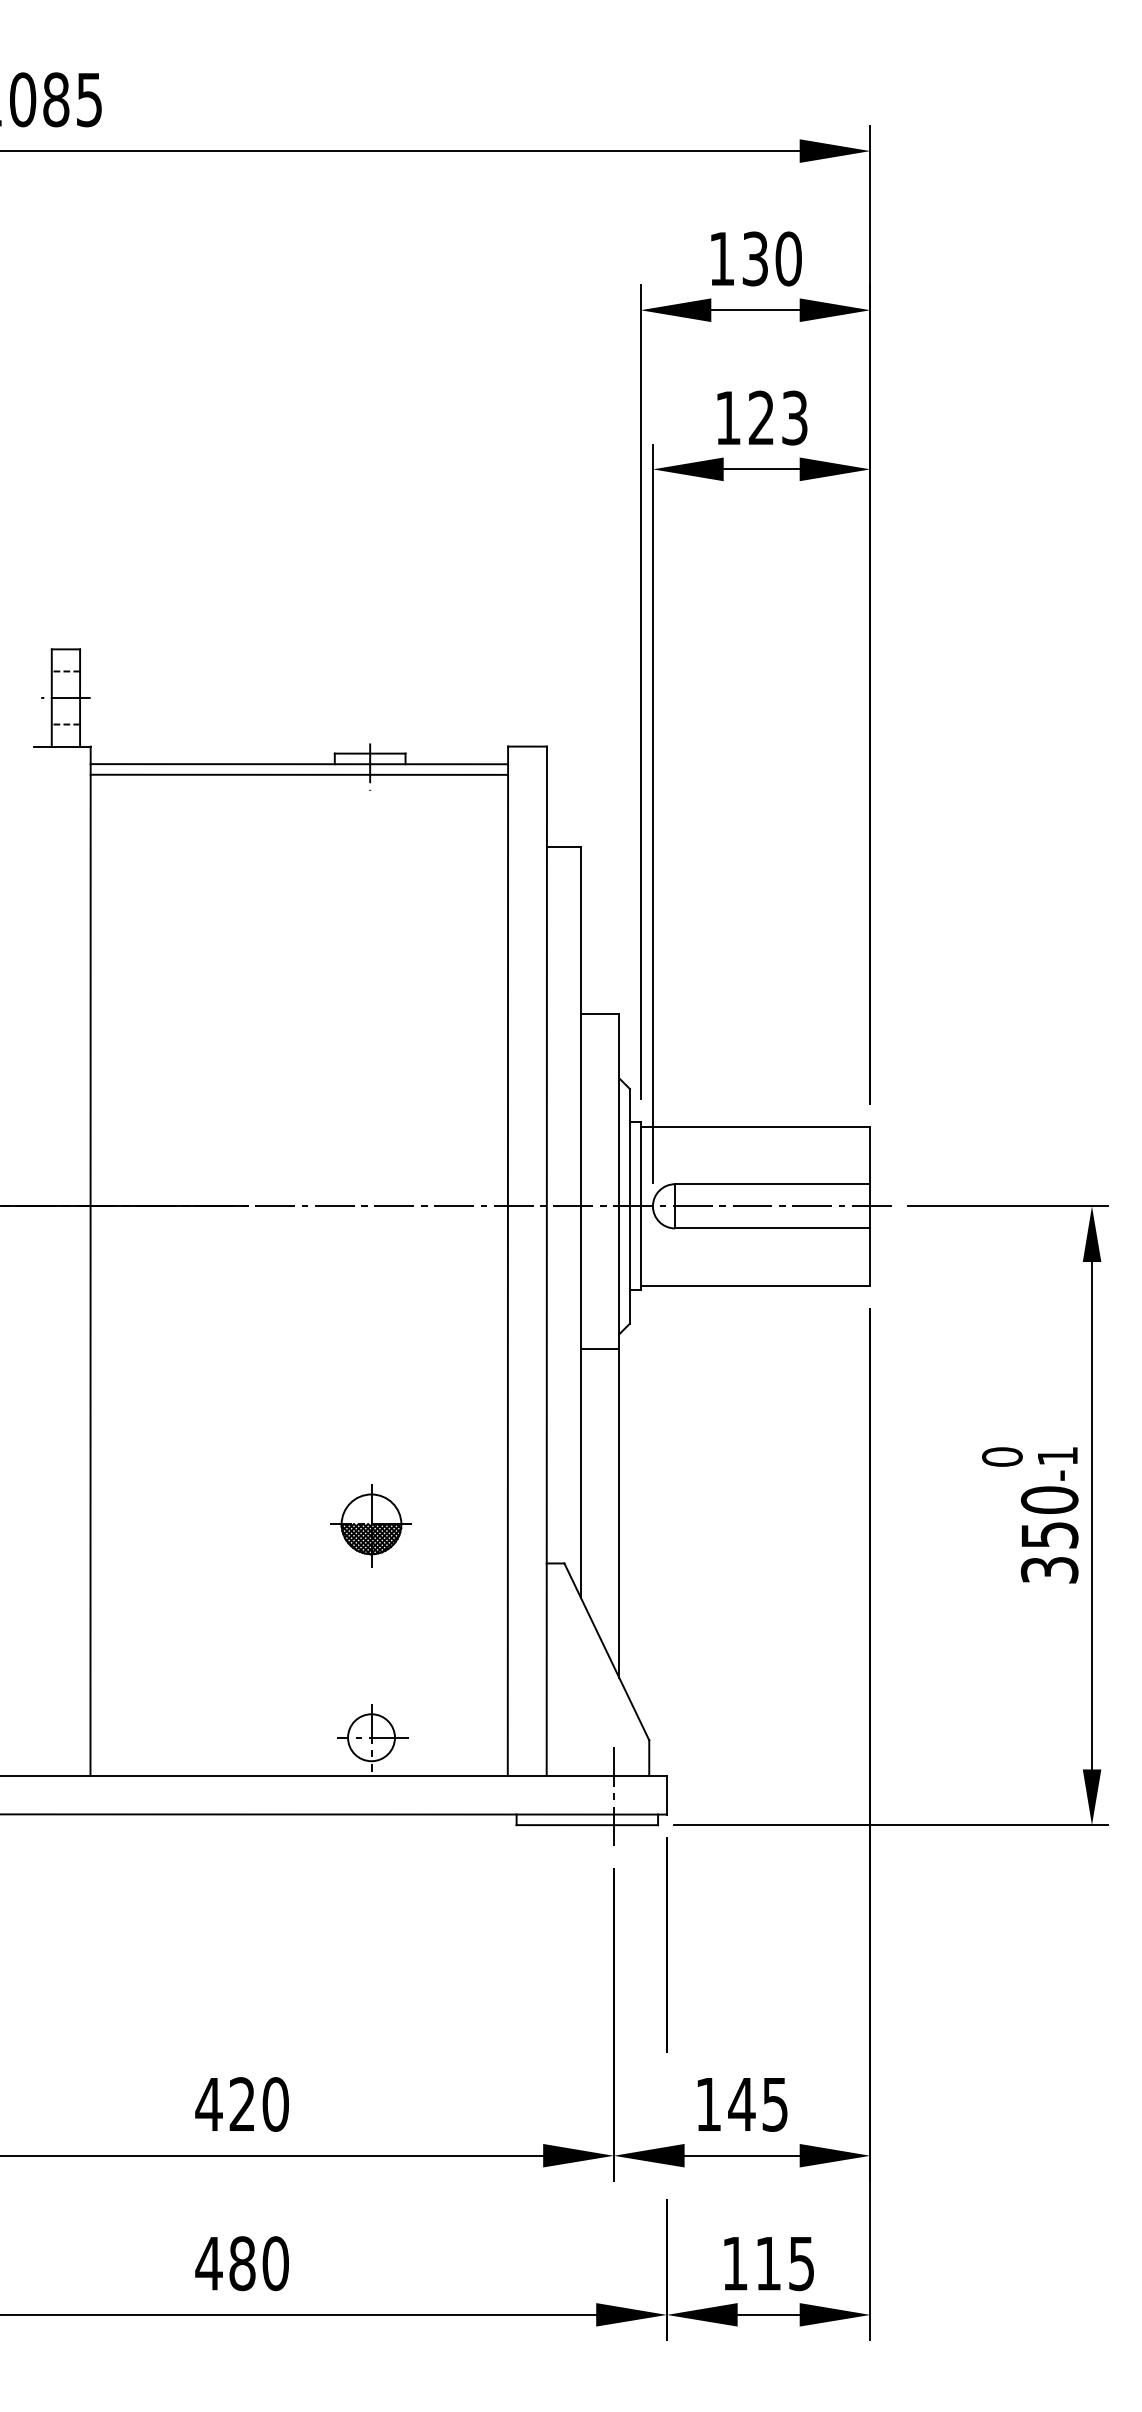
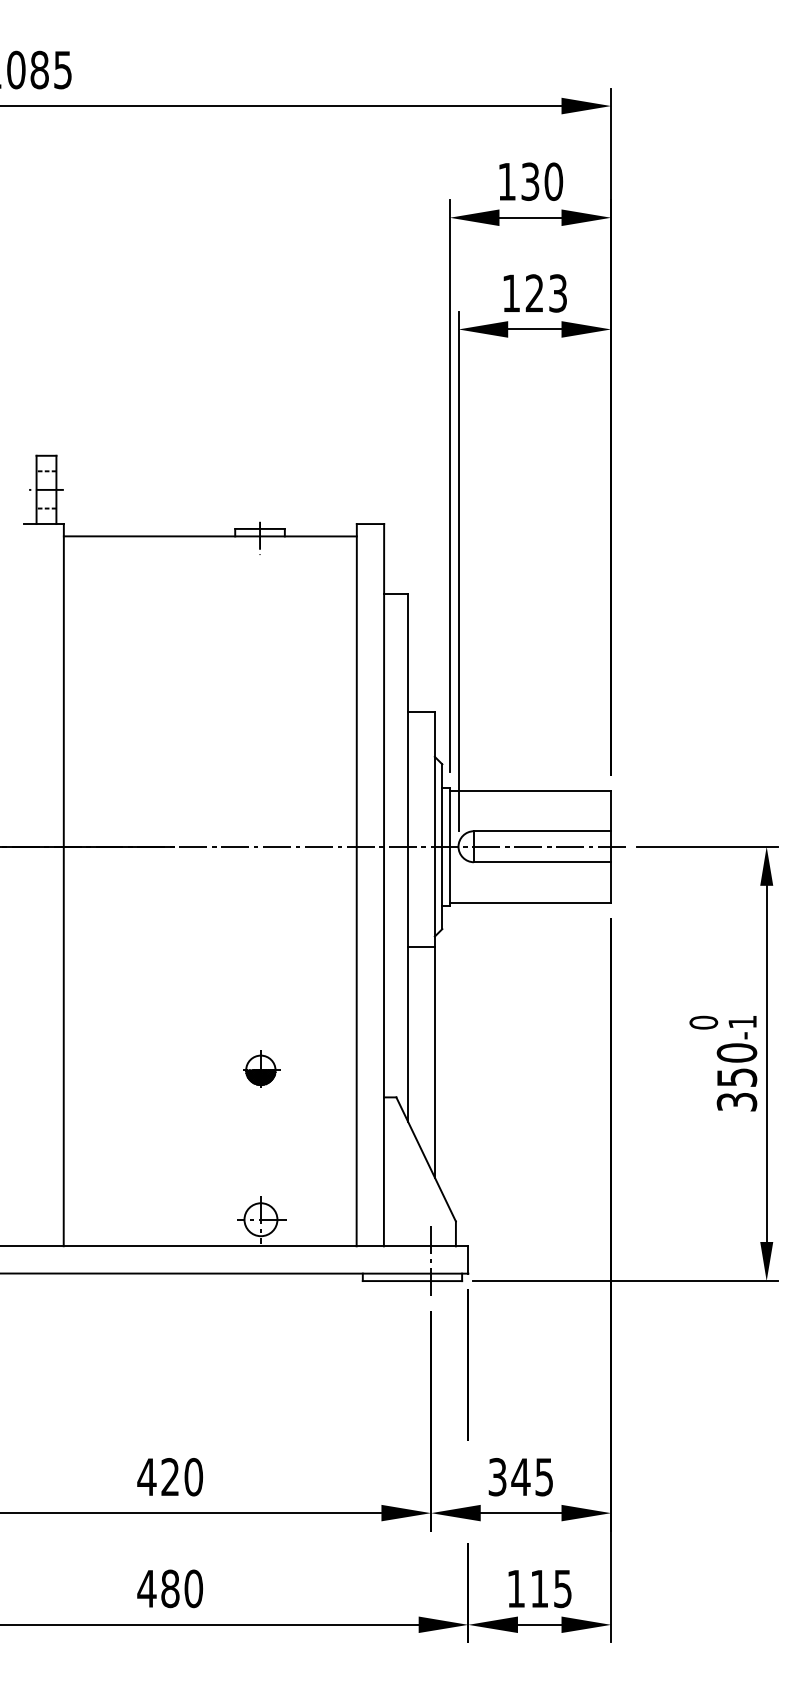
line: (299, 774) -> (210, 543), removed
part: (370, 1525) -> (260, 1070), size x0.7
text: (708, 2104) -> (497, 1477), 145 -> 345

